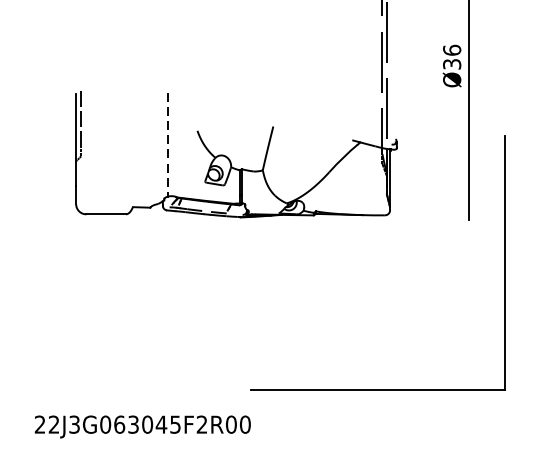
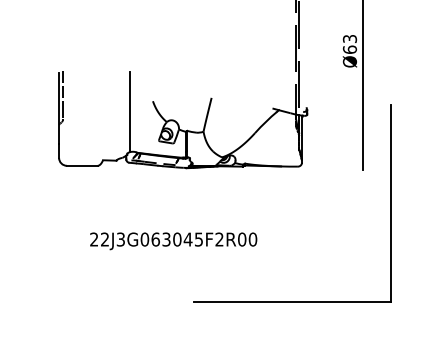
text: (451, 56) -> (349, 43), Ø36 -> Ø63
line: (167, 144) -> (129, 111), dashed -> solid
text: (142, 427) -> (173, 241), moved

